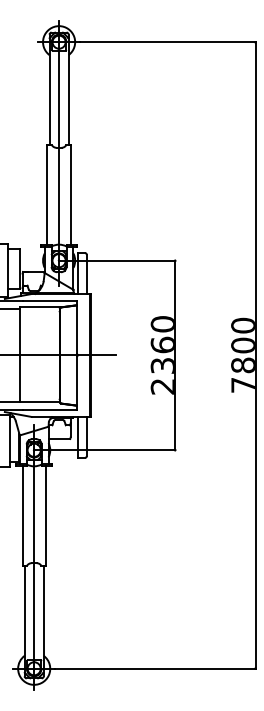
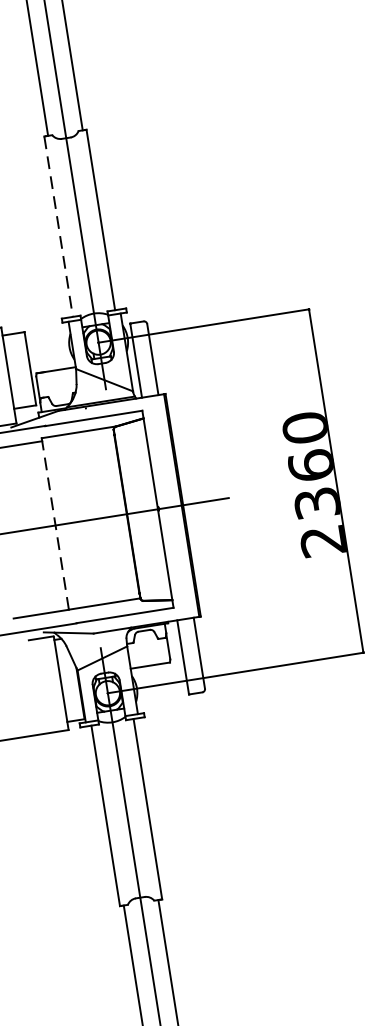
line: (47, 194) -> (58, 226), solid -> dashed
line: (20, 354) -> (55, 523), solid -> dashed

